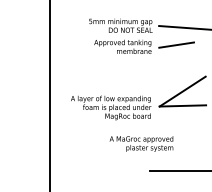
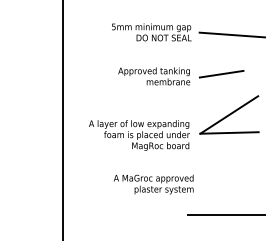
part: (144, 46) -> (181, 75), moved
text: (141, 143) -> (153, 183), moved

